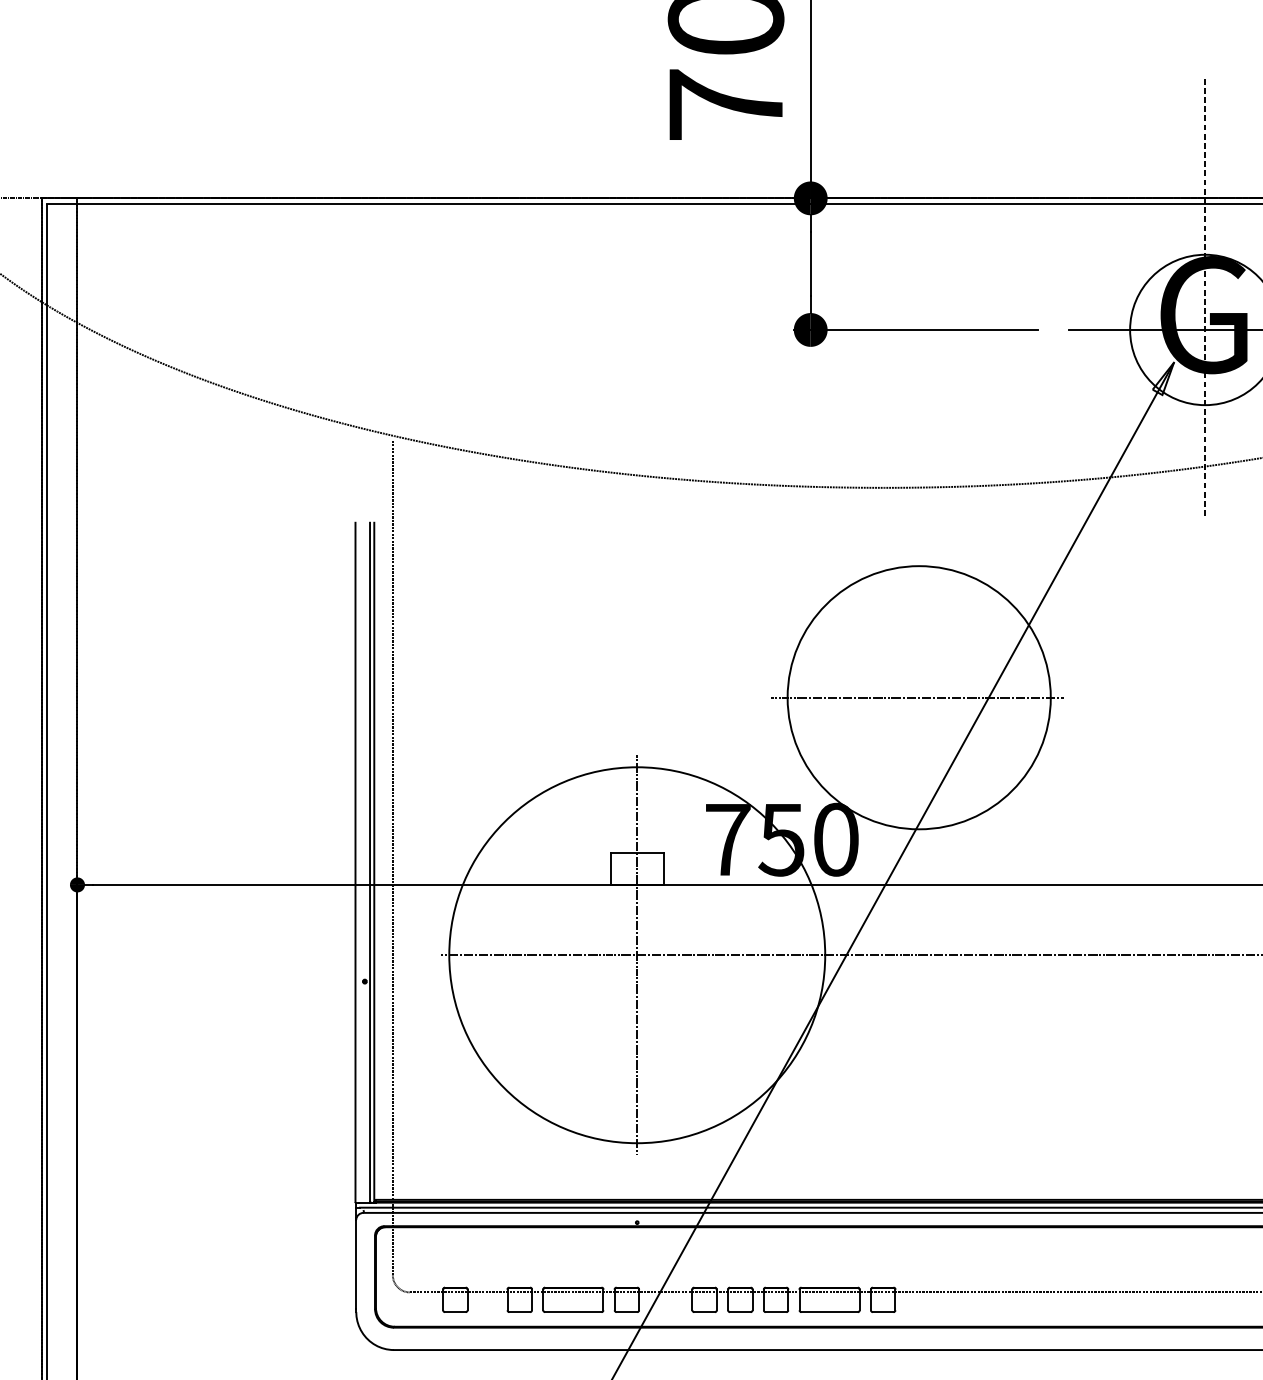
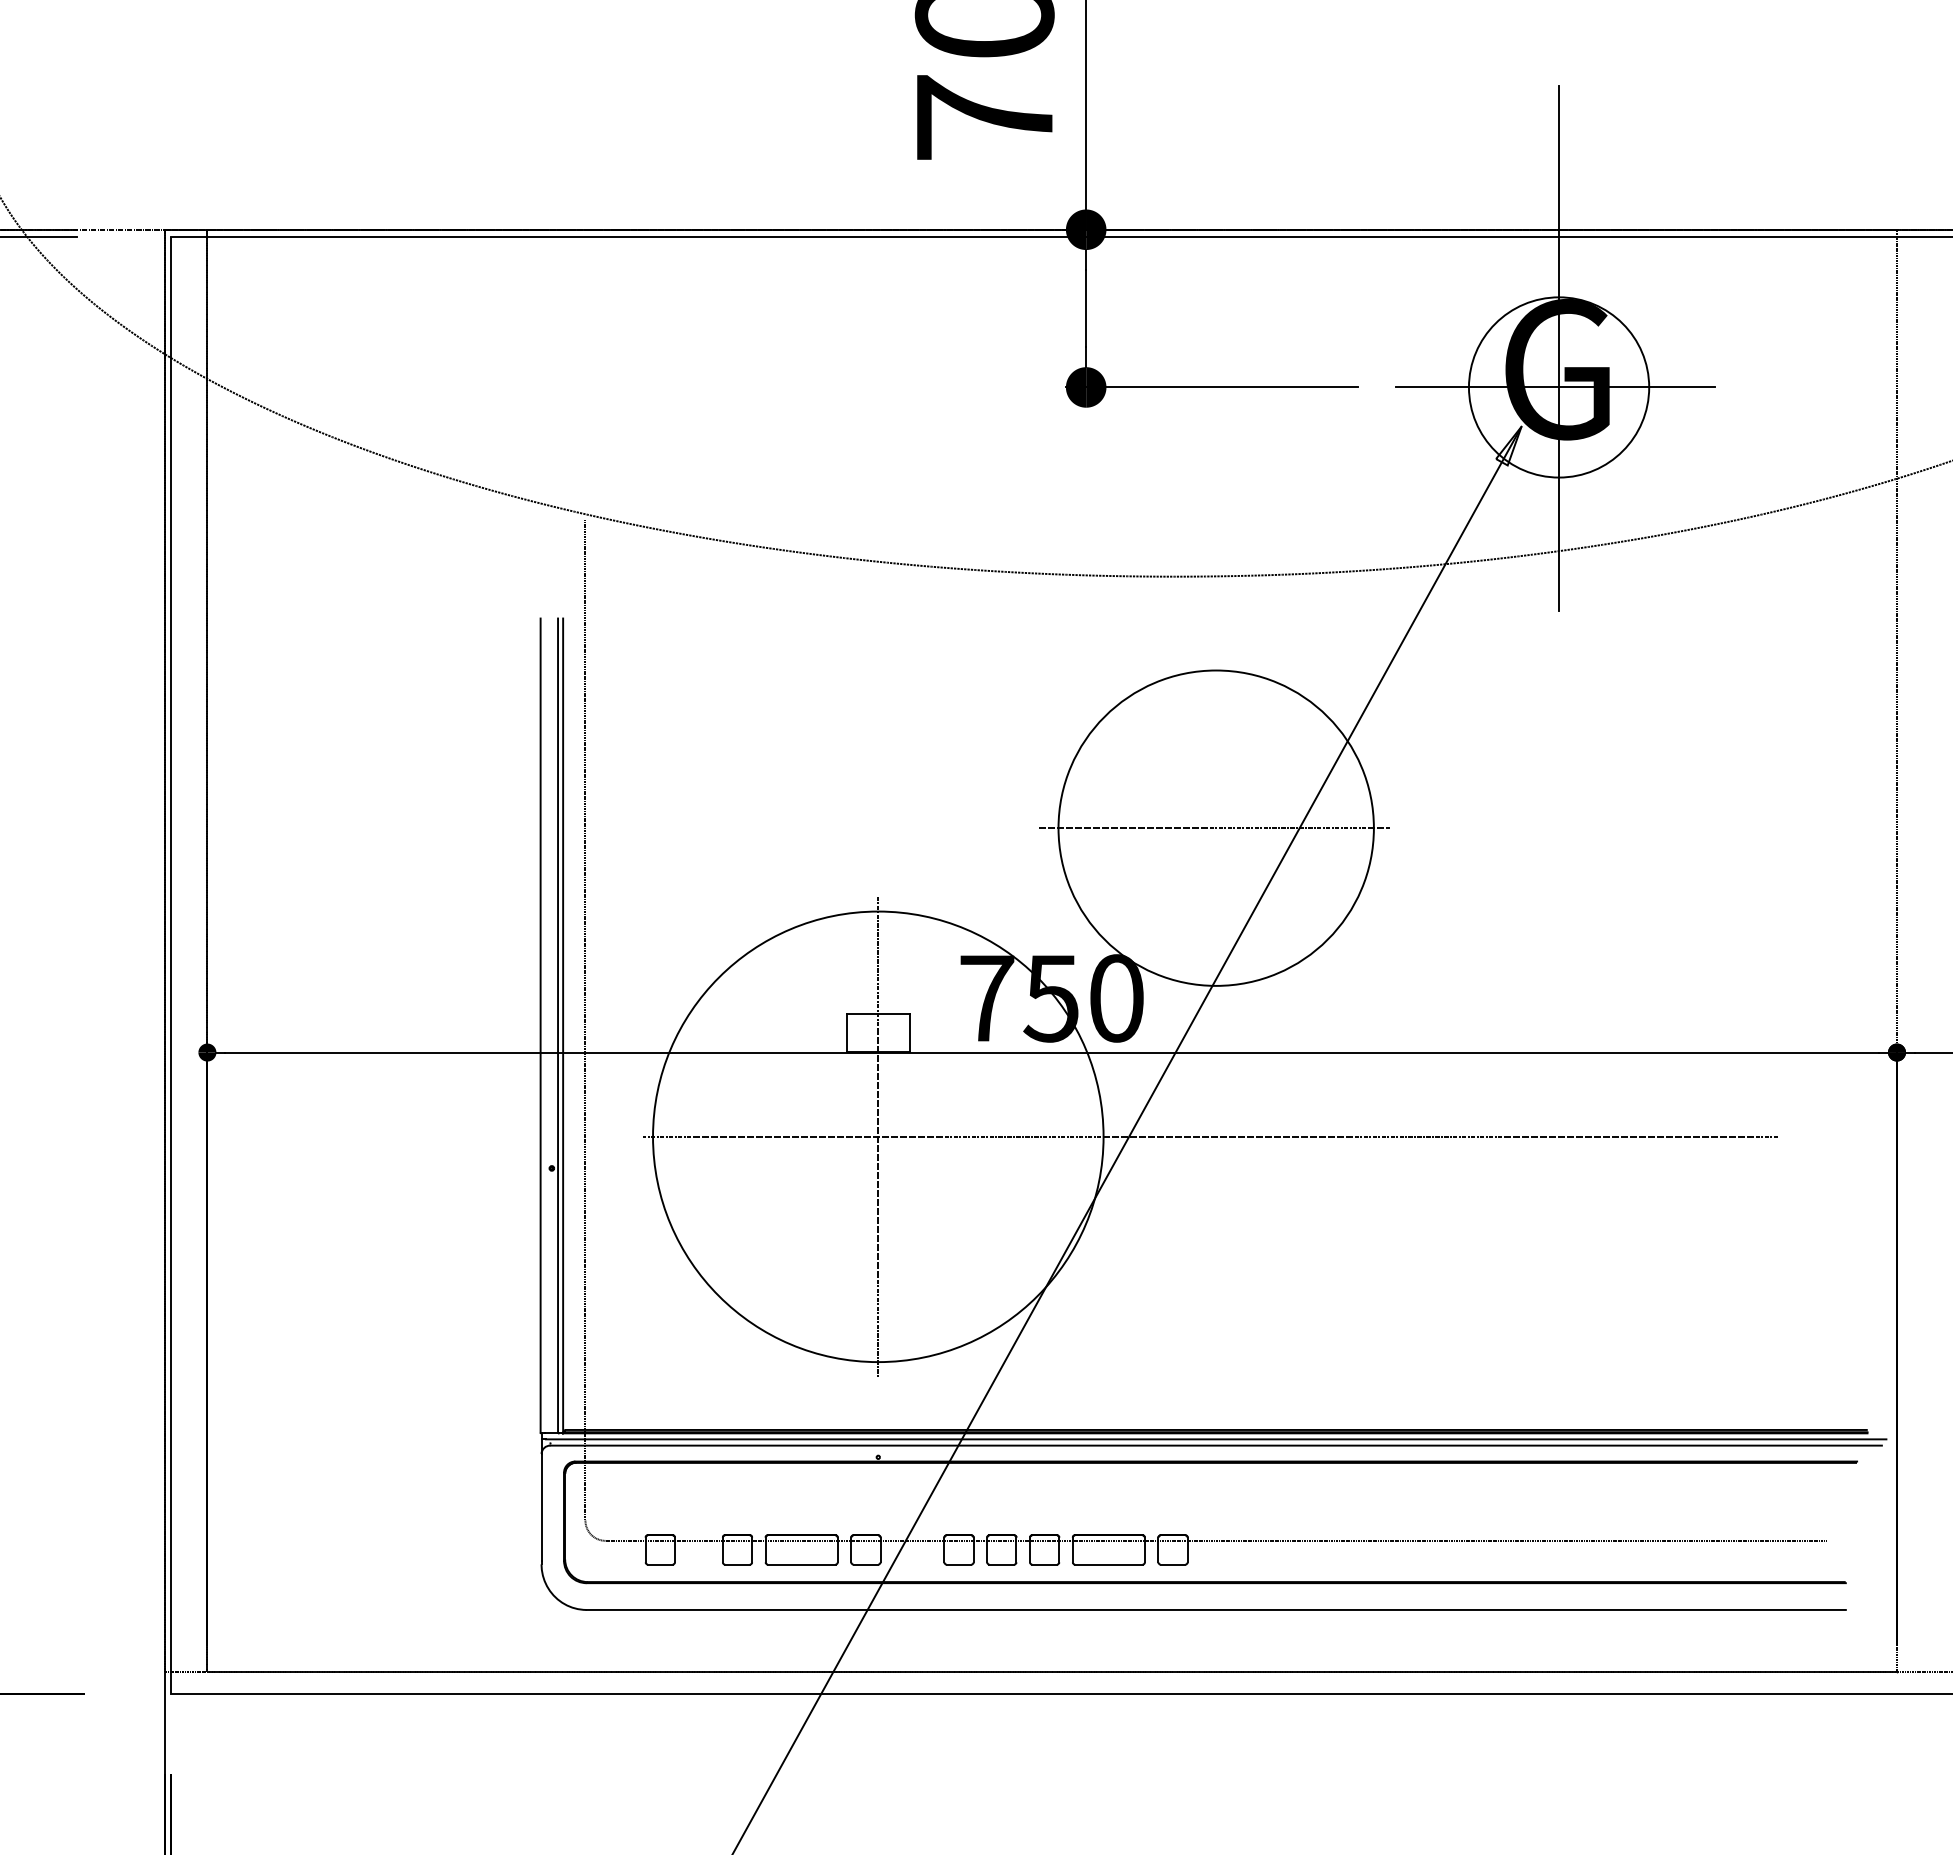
line: (1205, 297) -> (1559, 348), dashed -> solid

